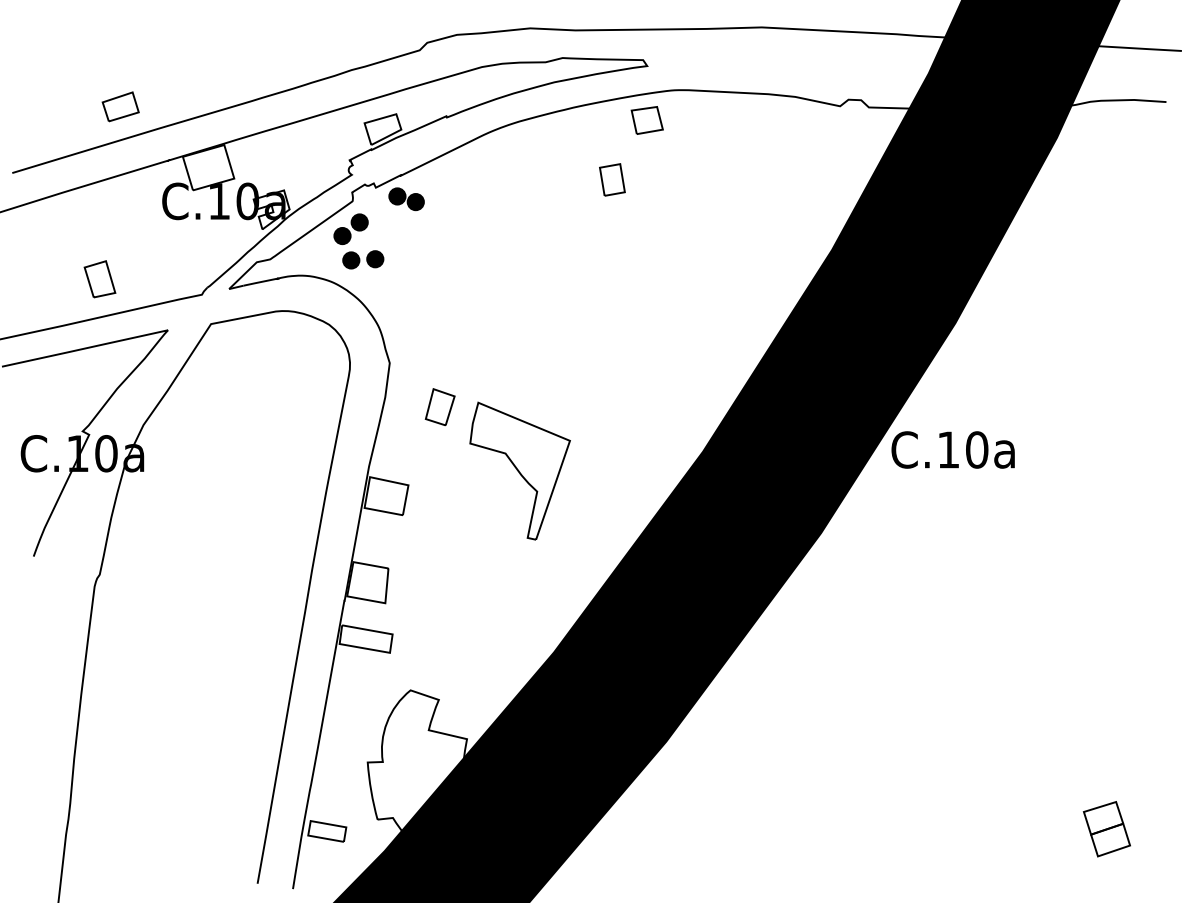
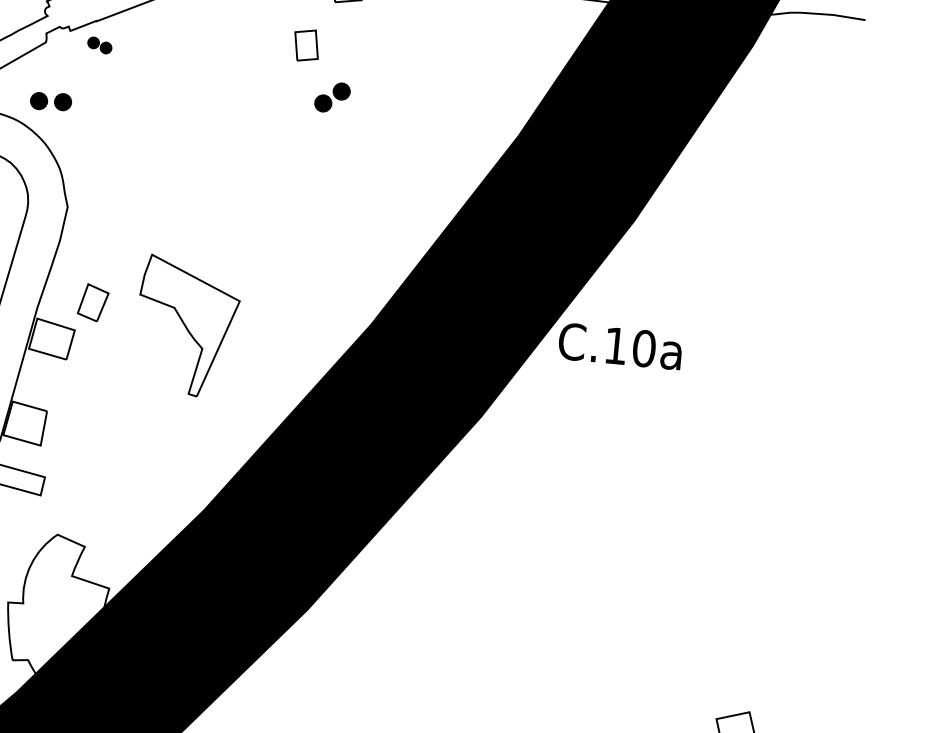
part: (406, 199) -> (99, 45), size x0.7
part: (350, 228) -> (331, 96), moved
part: (439, 407) -> (92, 303), moved

